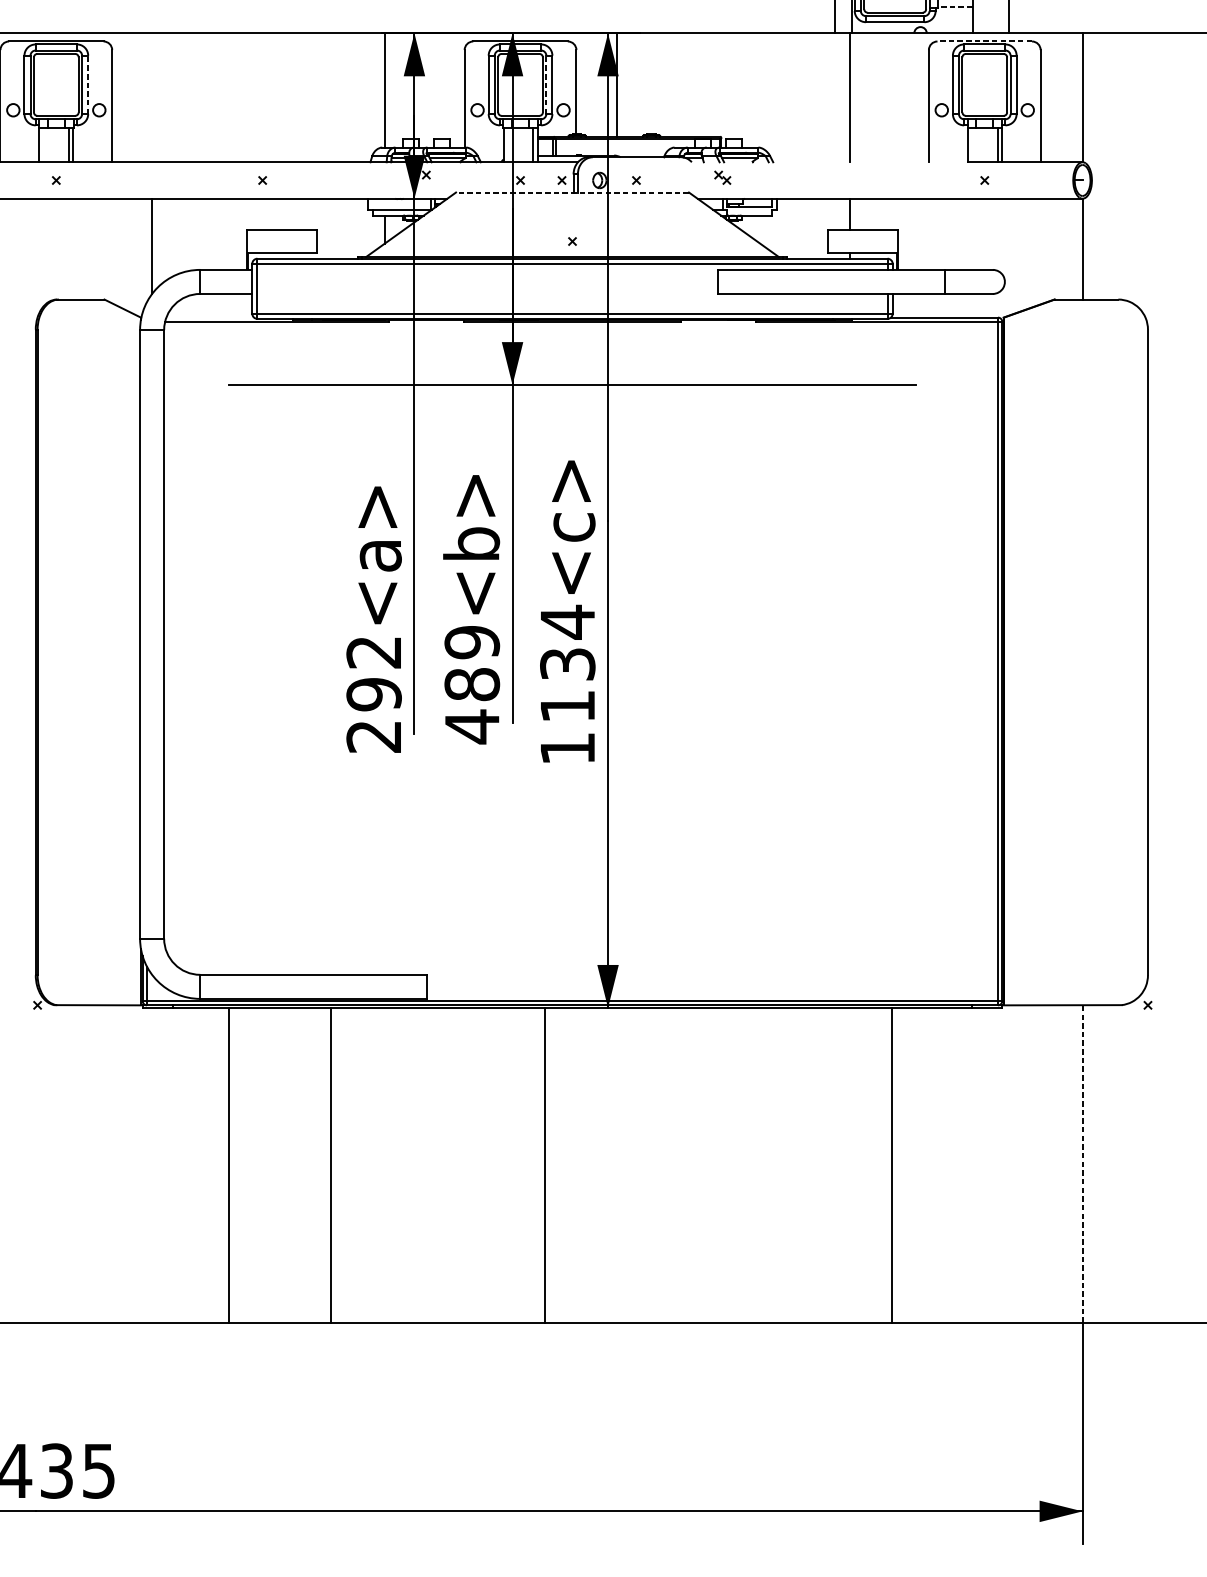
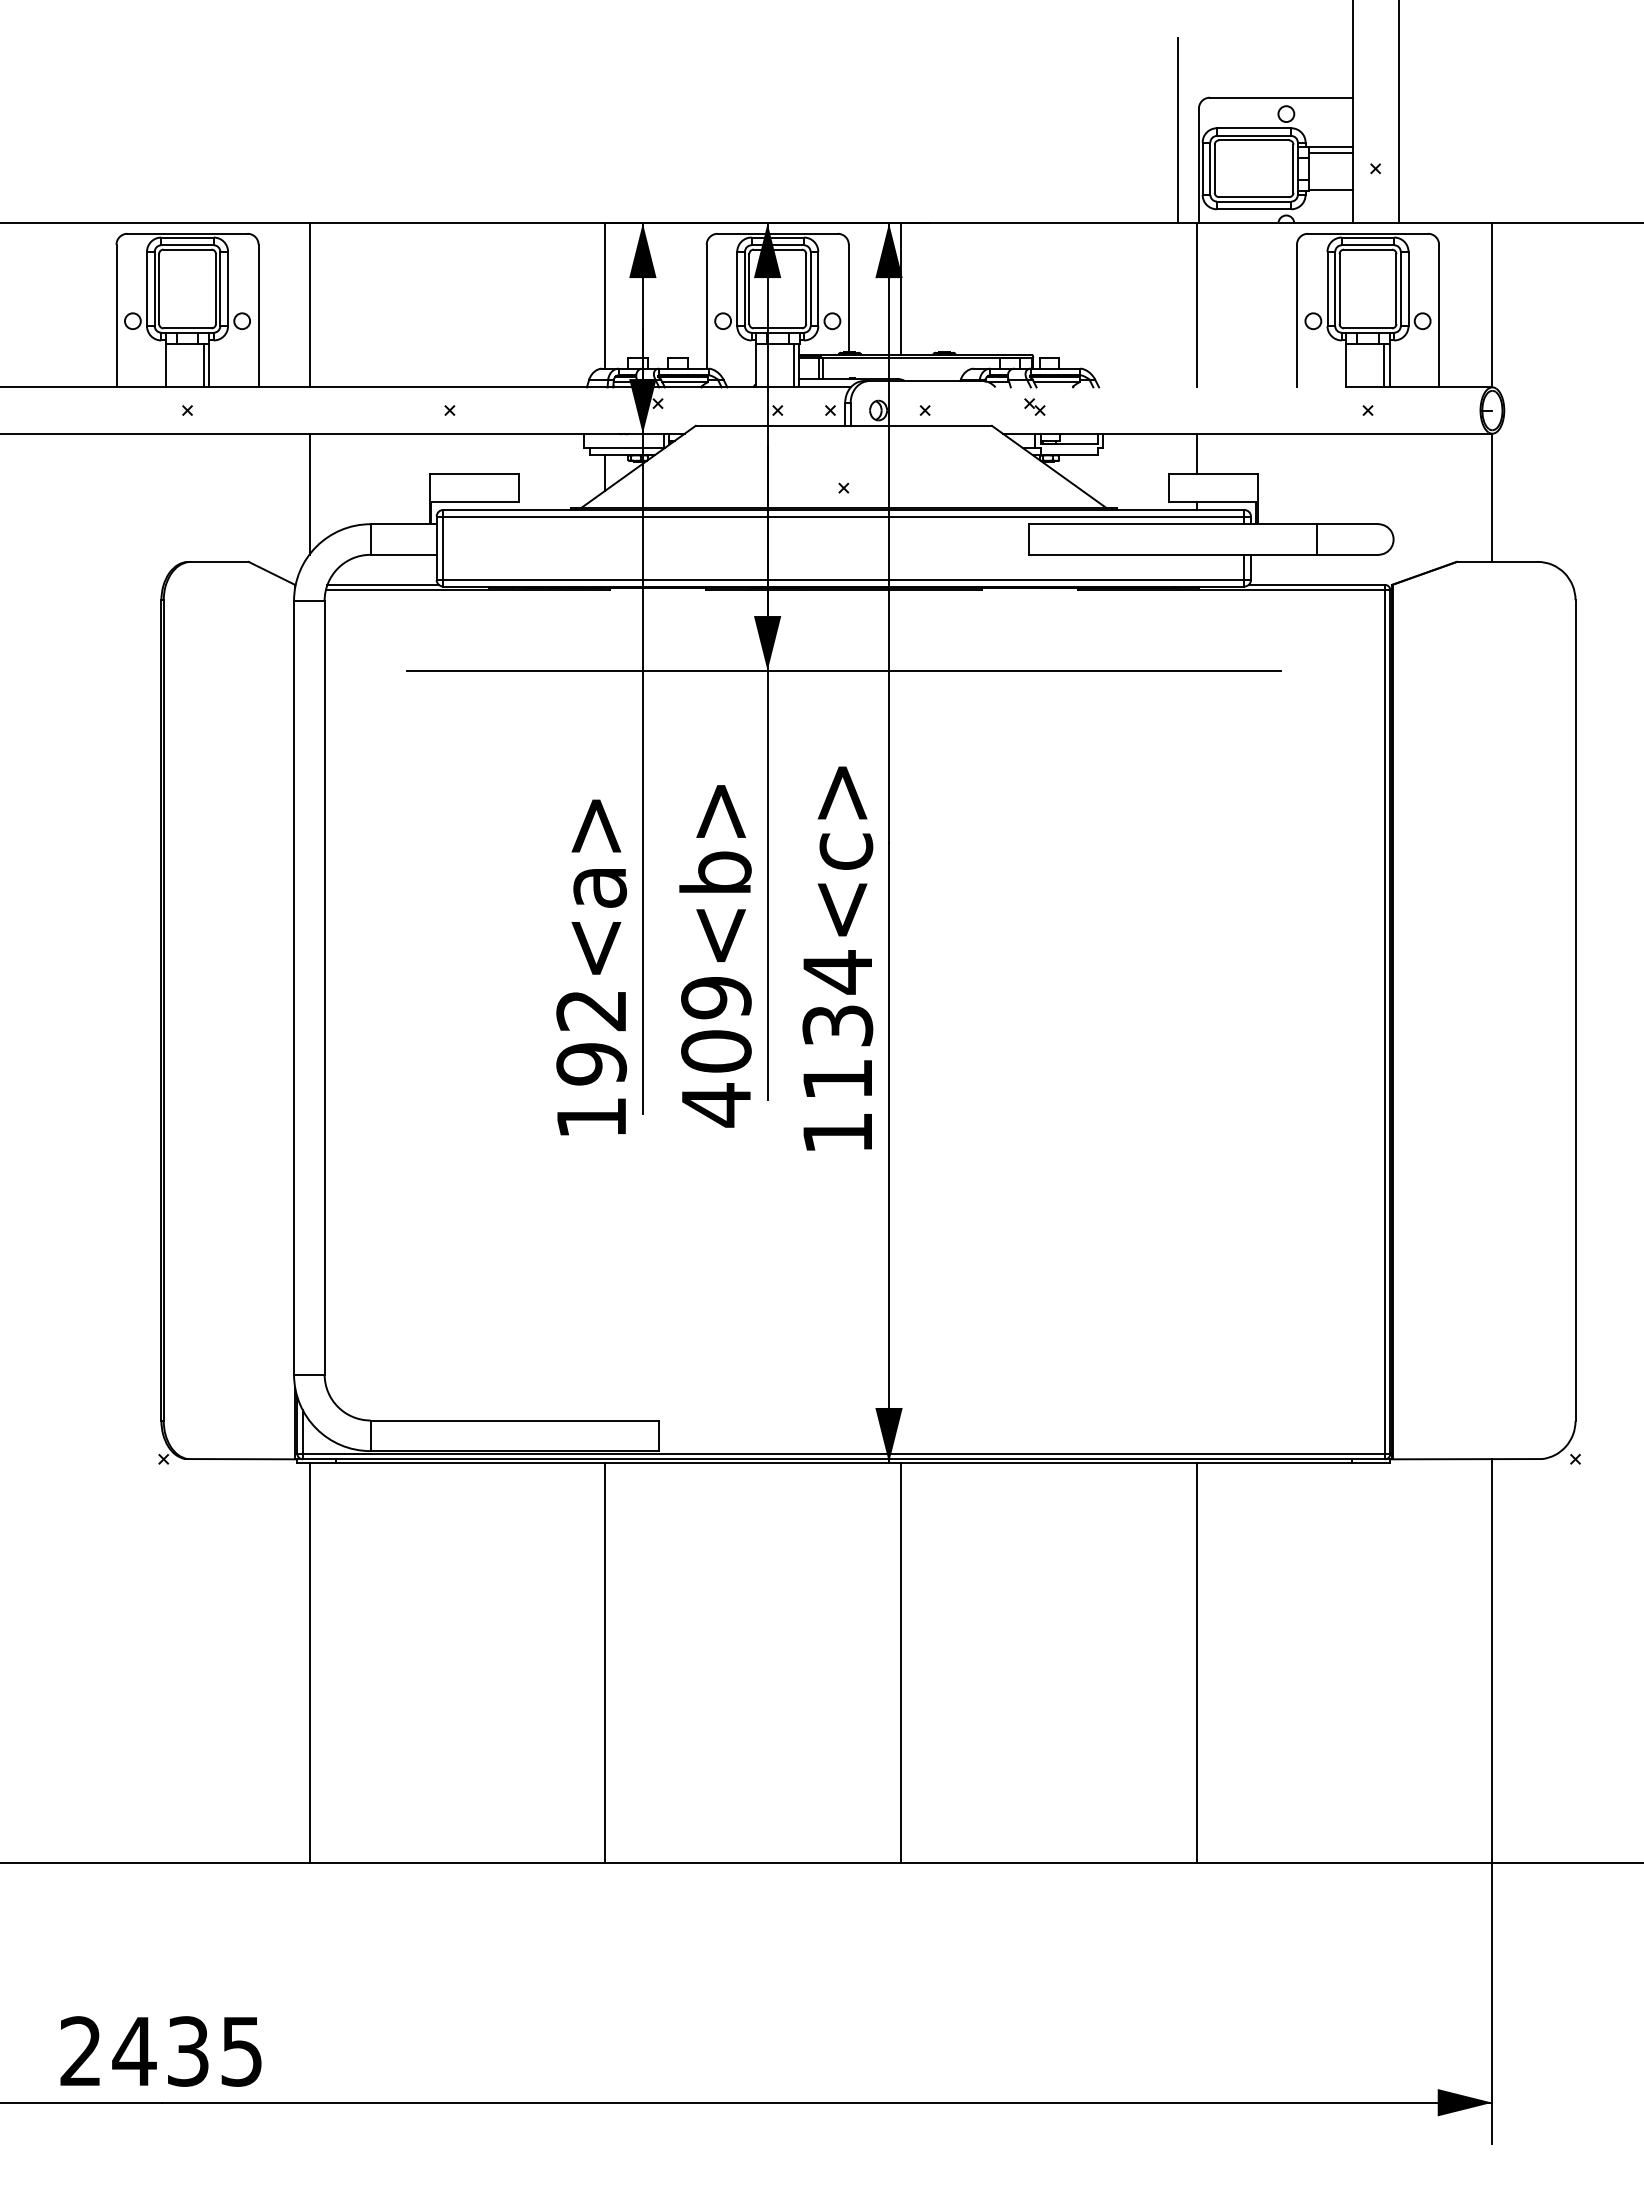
line: (955, 7) -> (1330, 190), dashed -> solid
line: (984, 41) -> (1367, 233), dashed -> solid
line: (88, 84) -> (228, 288), dashed -> solid
line: (546, 84) -> (810, 288), dashed -> solid
line: (152, 97) -> (309, 305), added
line: (572, 192) -> (843, 425), dashed -> solid
line: (209, 317) -> (382, 584), added
text: (472, 684) -> (716, 1051), 489<b> -> 409<b>
text: (373, 737) -> (590, 1118), 292<a> -> 192<a>
line: (1082, 1164) -> (1492, 1661), dashed -> solid
line: (229, 1165) -> (309, 1662), moved
line: (331, 1165) -> (605, 1662), moved
line: (544, 1165) -> (900, 1662), moved
line: (892, 1165) -> (1196, 1662), moved

